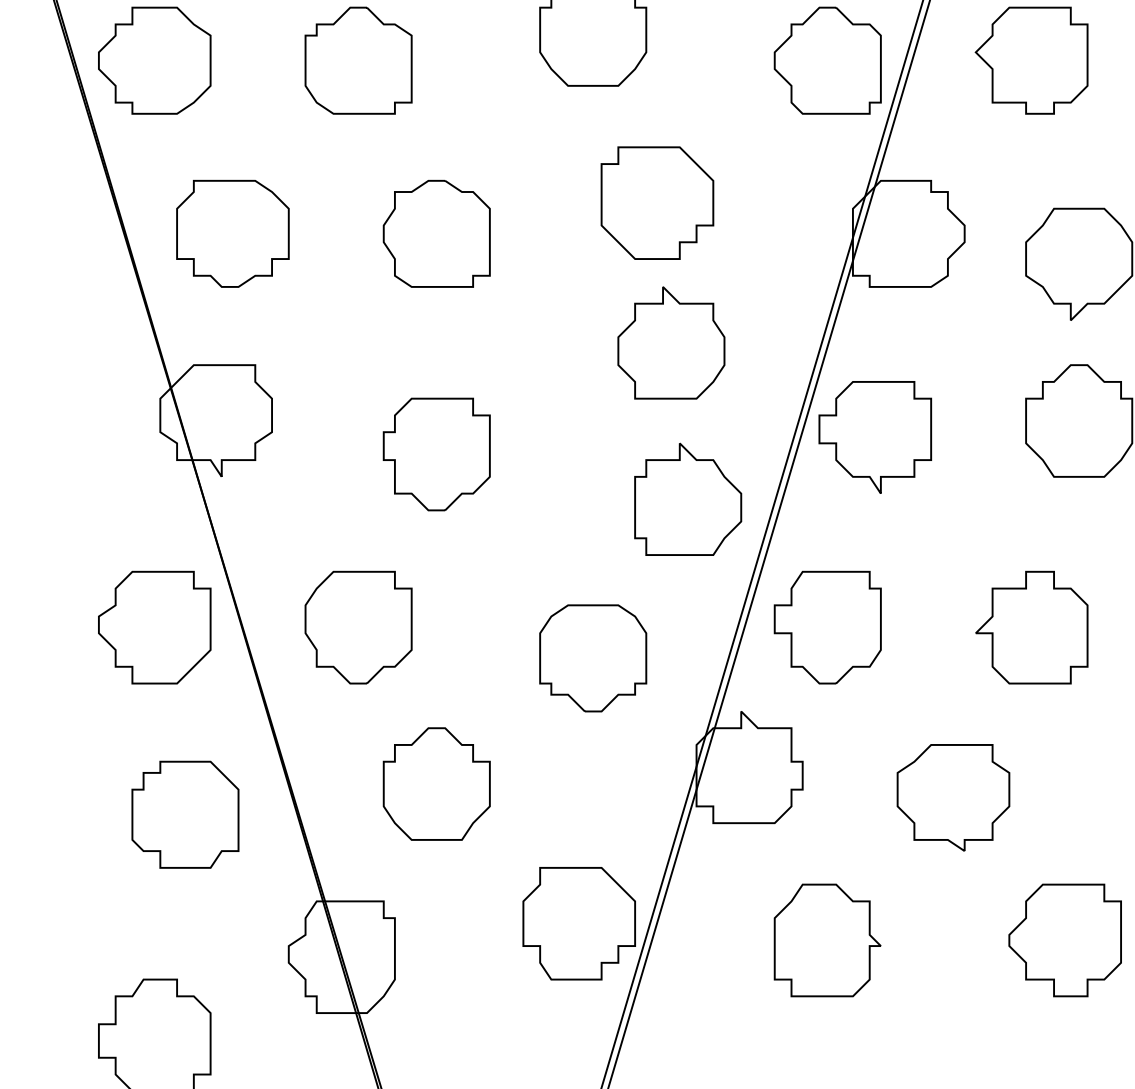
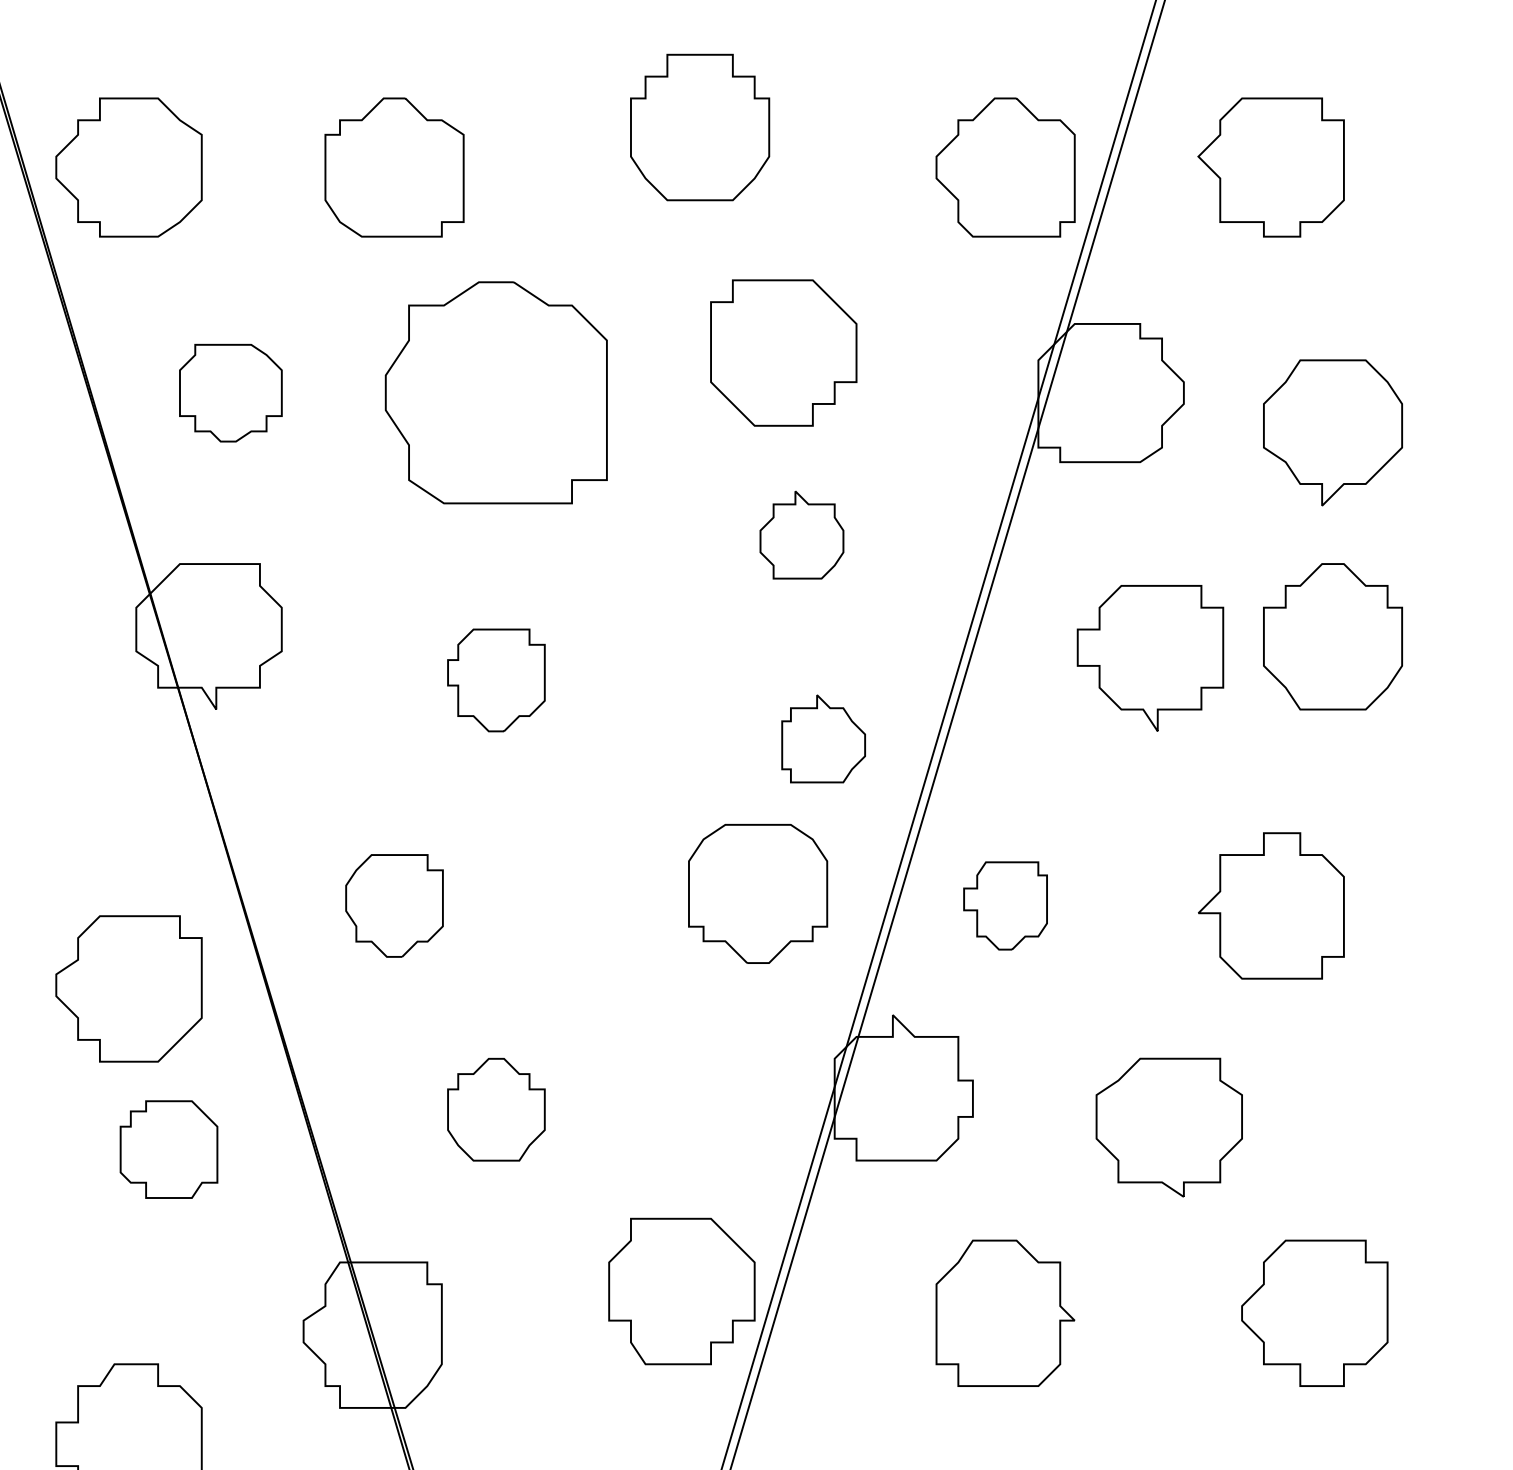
part: (232, 234) -> (230, 393), size x0.7
part: (436, 234) -> (496, 393), size x1.6
part: (671, 342) -> (801, 534), size x0.6
part: (875, 437) -> (1150, 658), moved
part: (436, 454) -> (496, 680), size x0.7
part: (687, 499) -> (823, 738), size x0.6
part: (154, 627) -> (128, 988), moved
part: (358, 627) -> (394, 905), size x0.7
part: (827, 627) -> (1005, 905), size x0.6
part: (593, 658) -> (758, 893), moved
part: (436, 783) -> (496, 1109), size x0.7
part: (185, 814) -> (168, 1149), size x0.7

